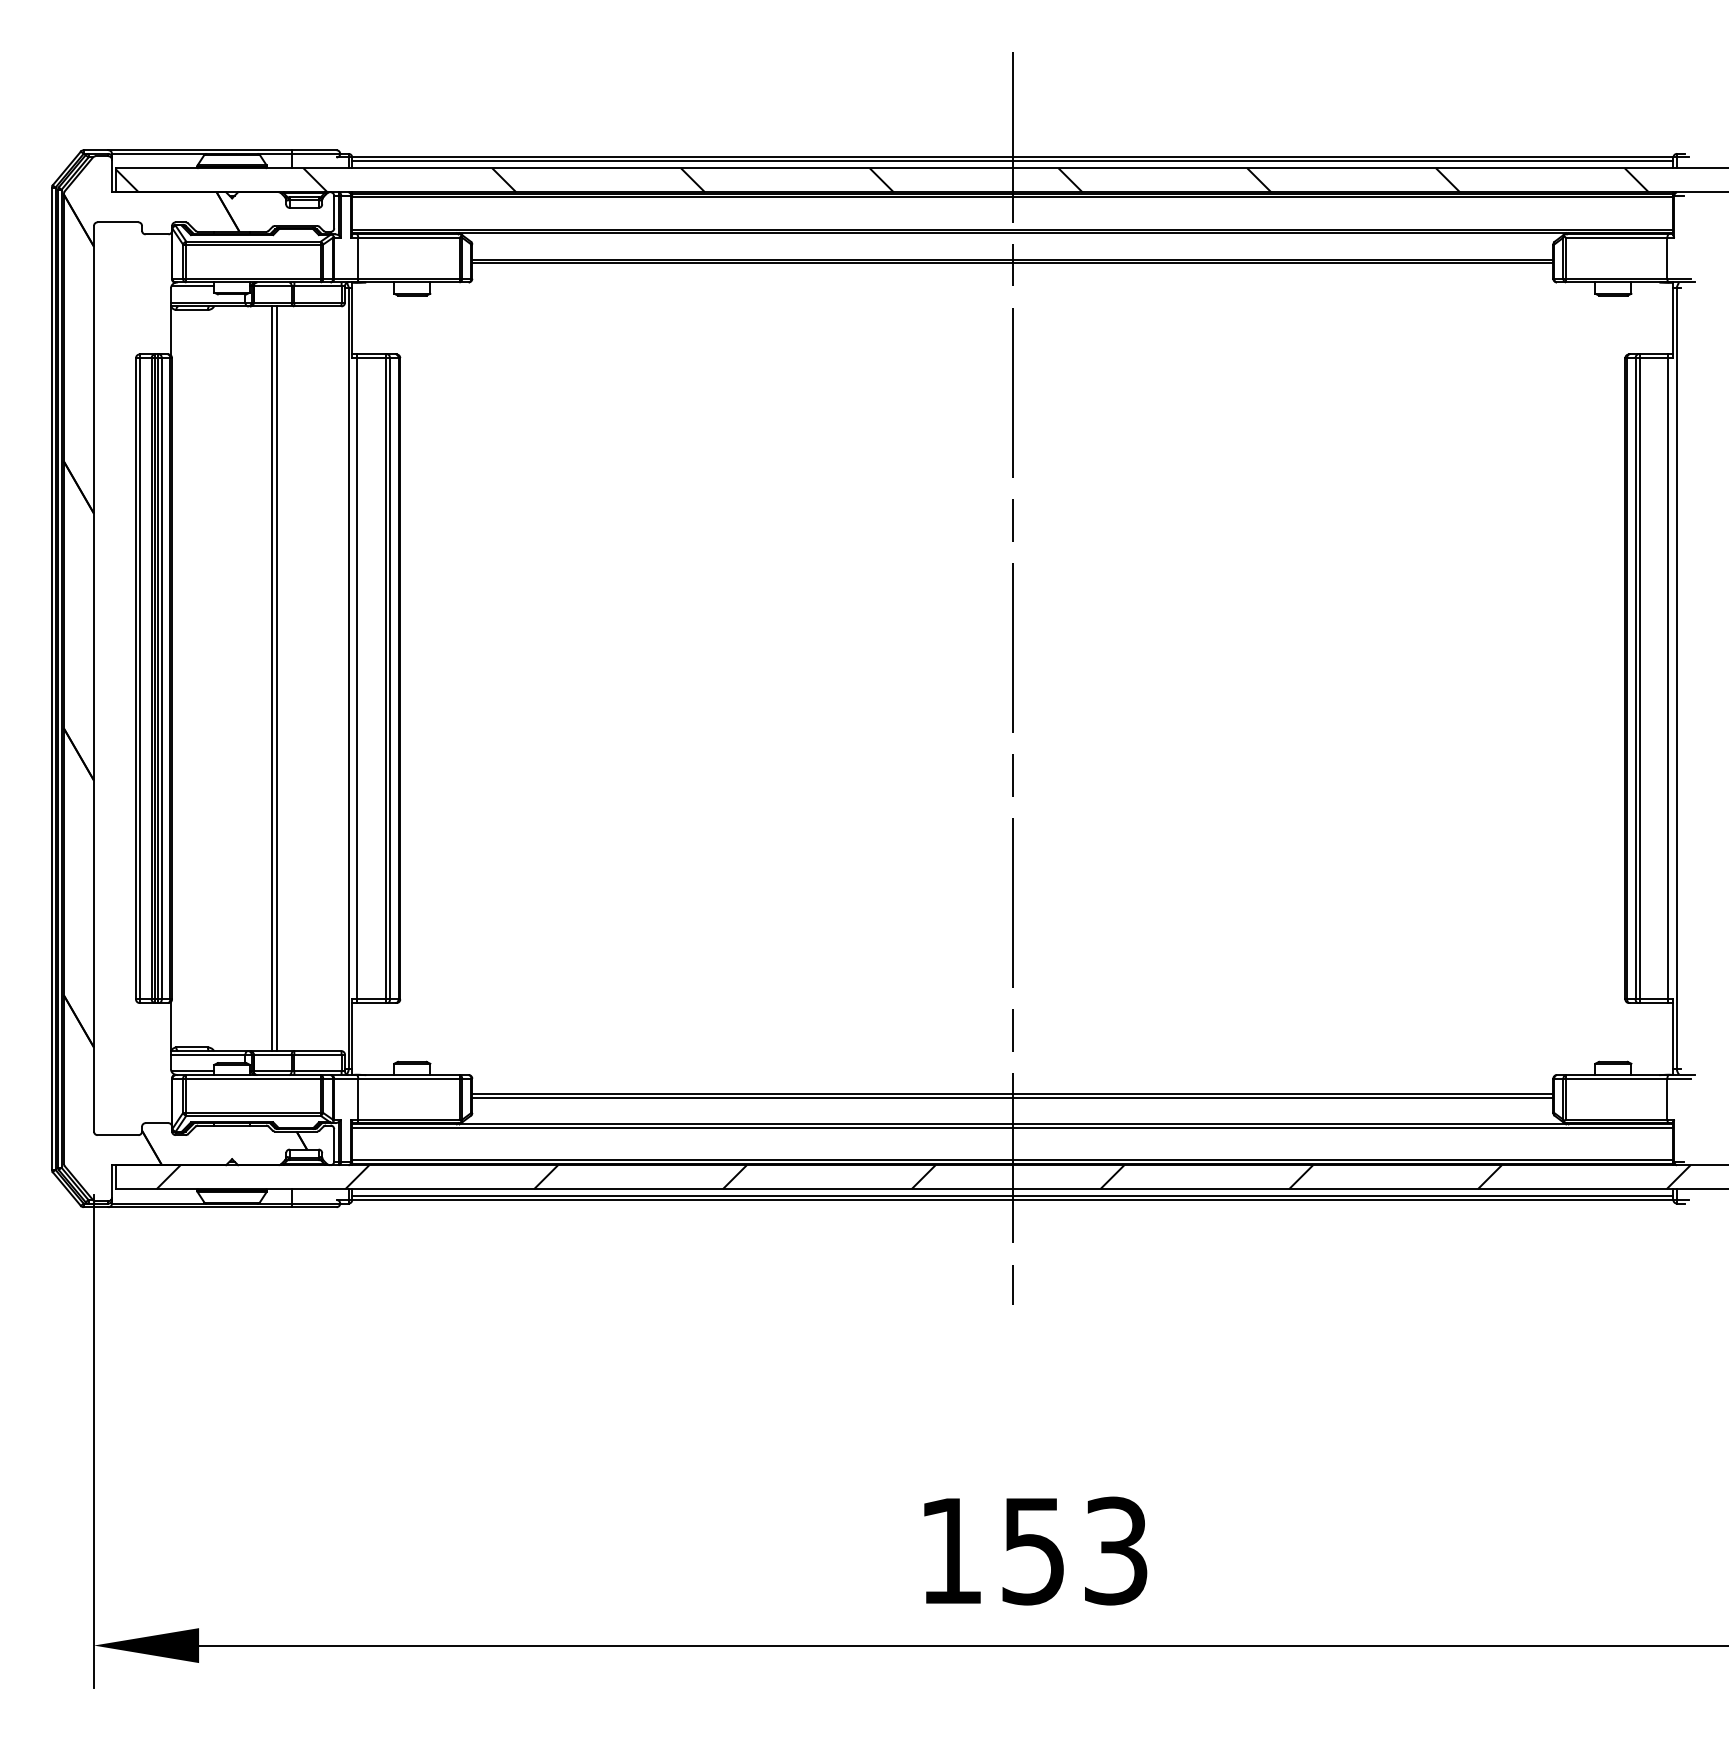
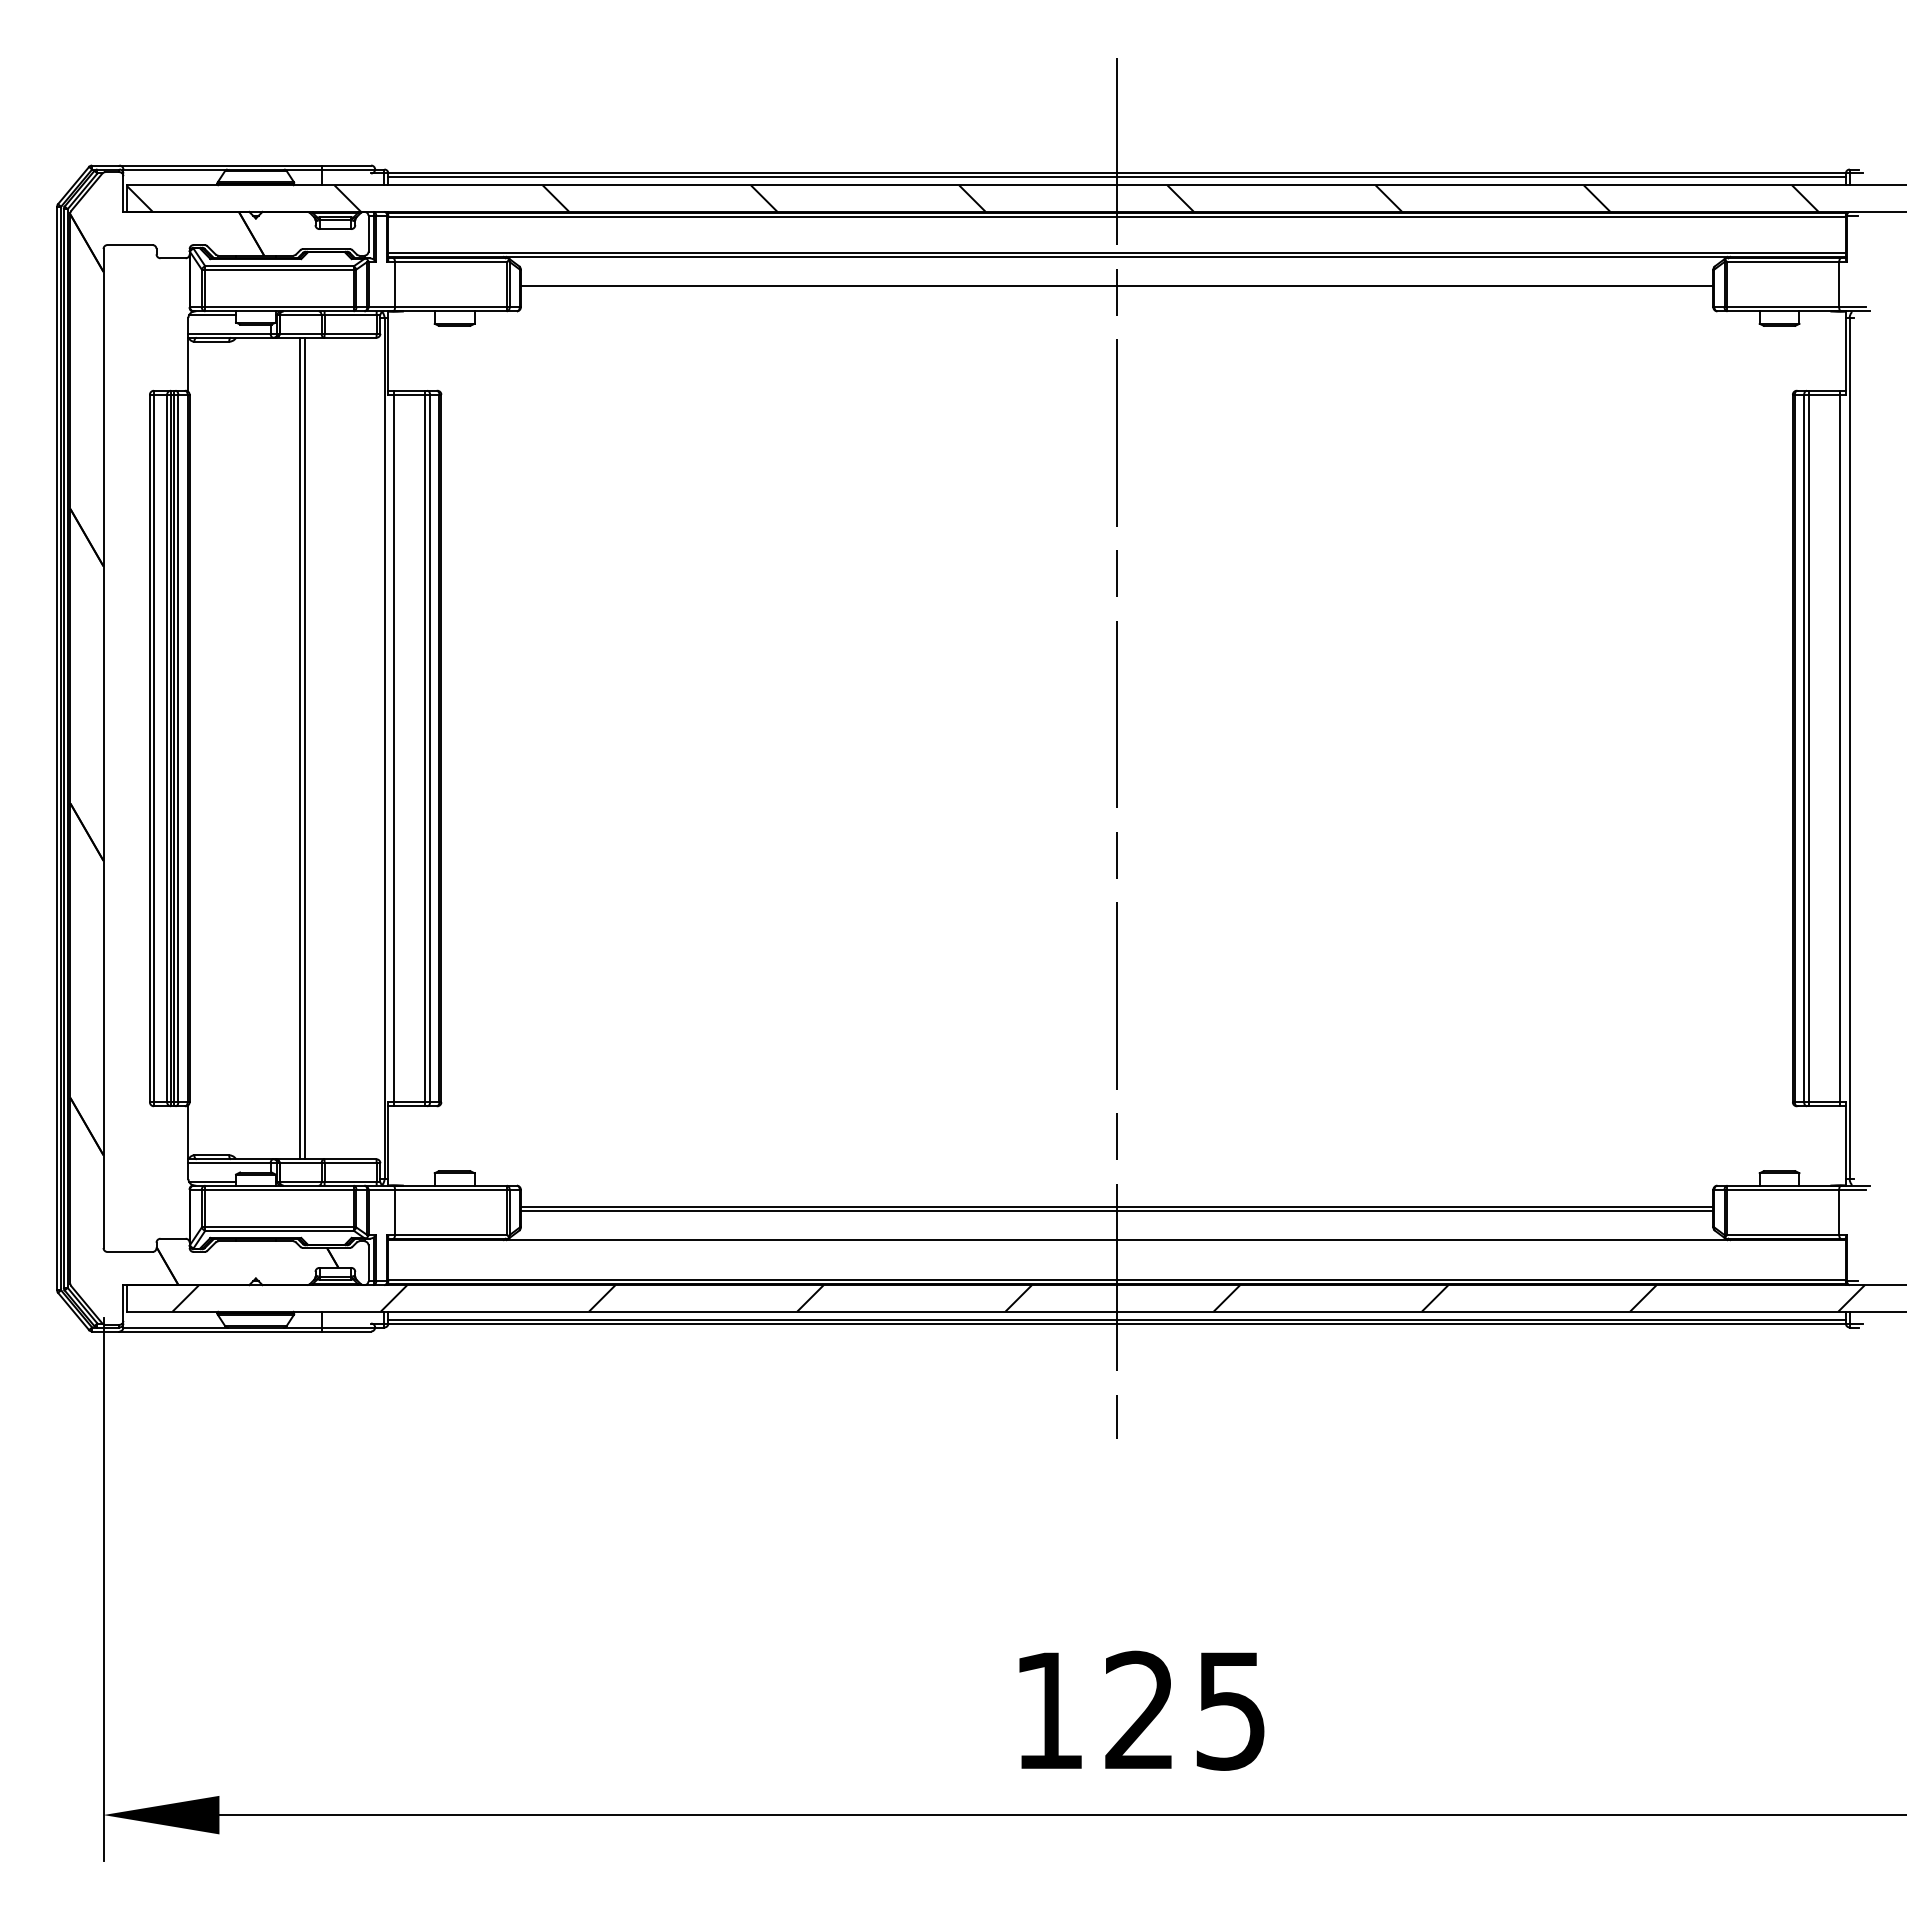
line: (1012, 263) -> (1116, 290), removed
line: (1012, 1128) -> (1116, 1244), removed
text: (1074, 1550) -> (1185, 1710), 153 -> 125

